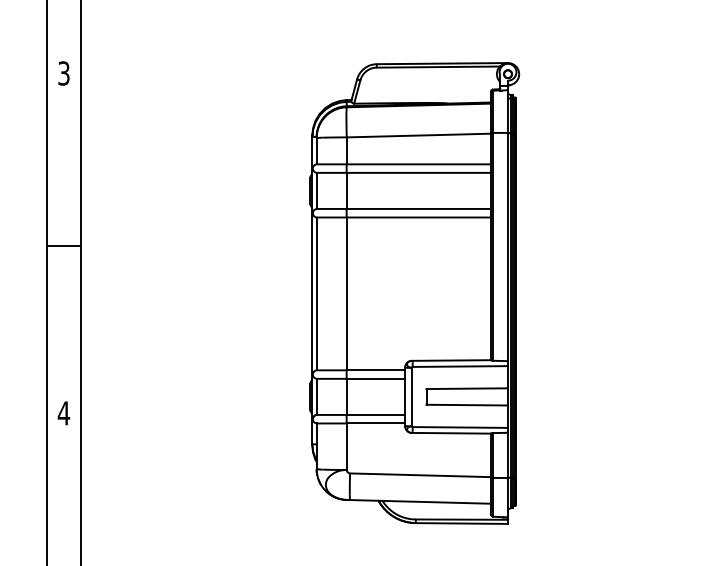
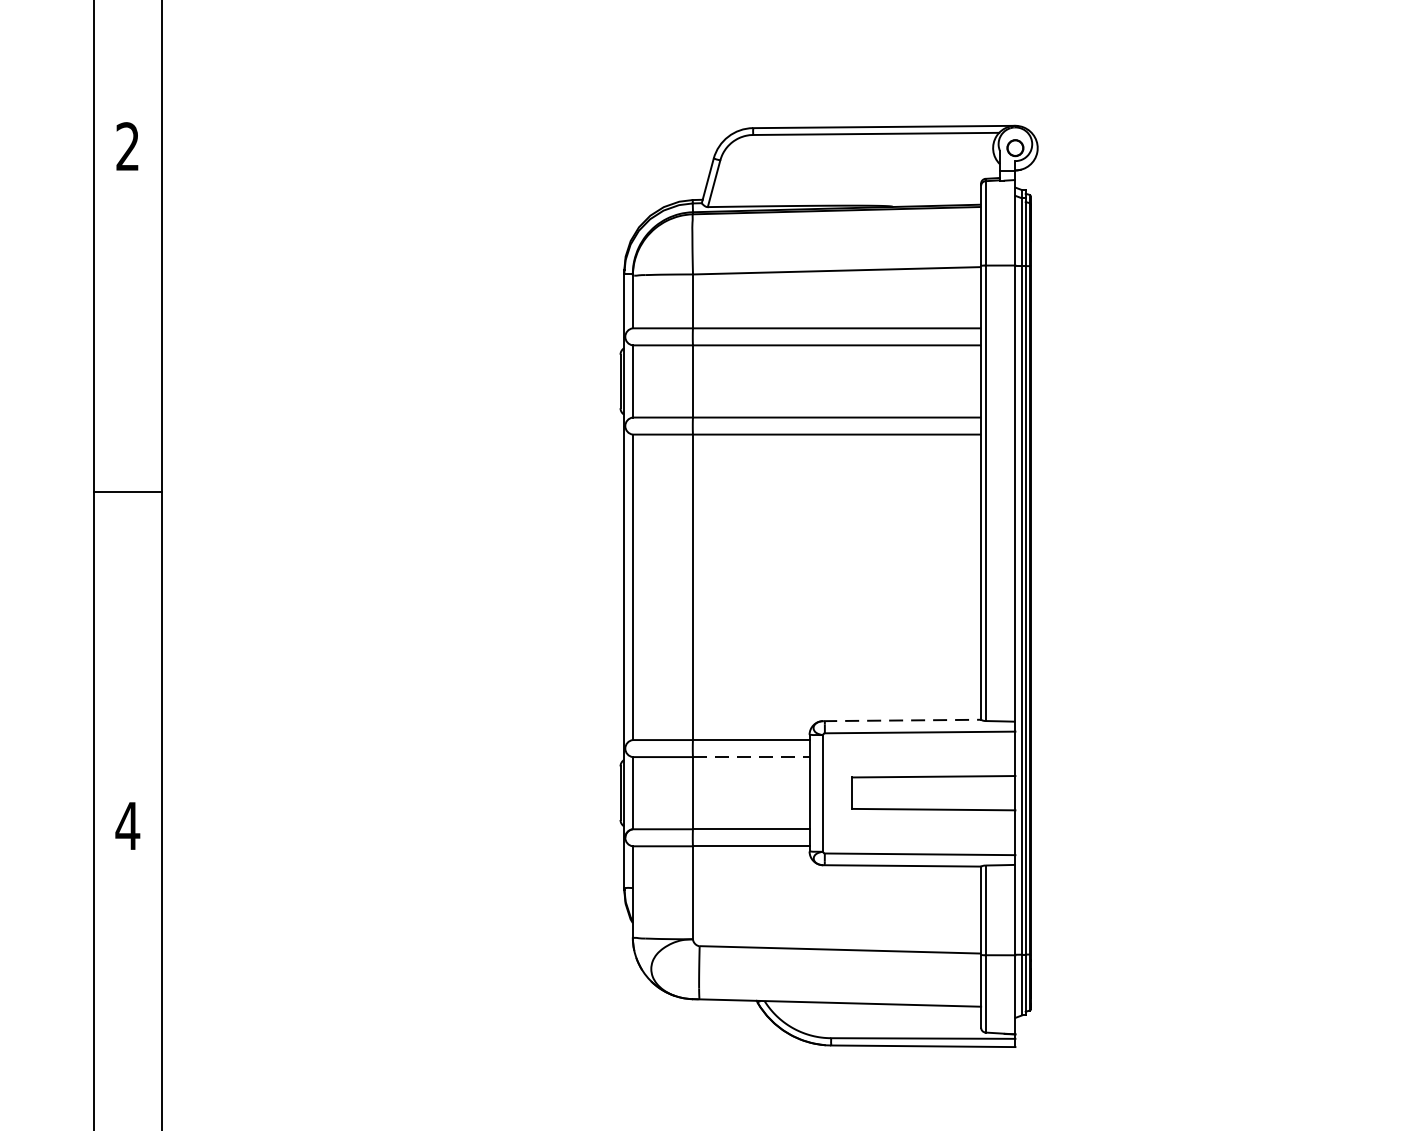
text: (63, 73) -> (126, 146), 3 -> 2
line: (451, 360) -> (902, 720), solid -> dashed
line: (376, 378) -> (752, 756), solid -> dashed

